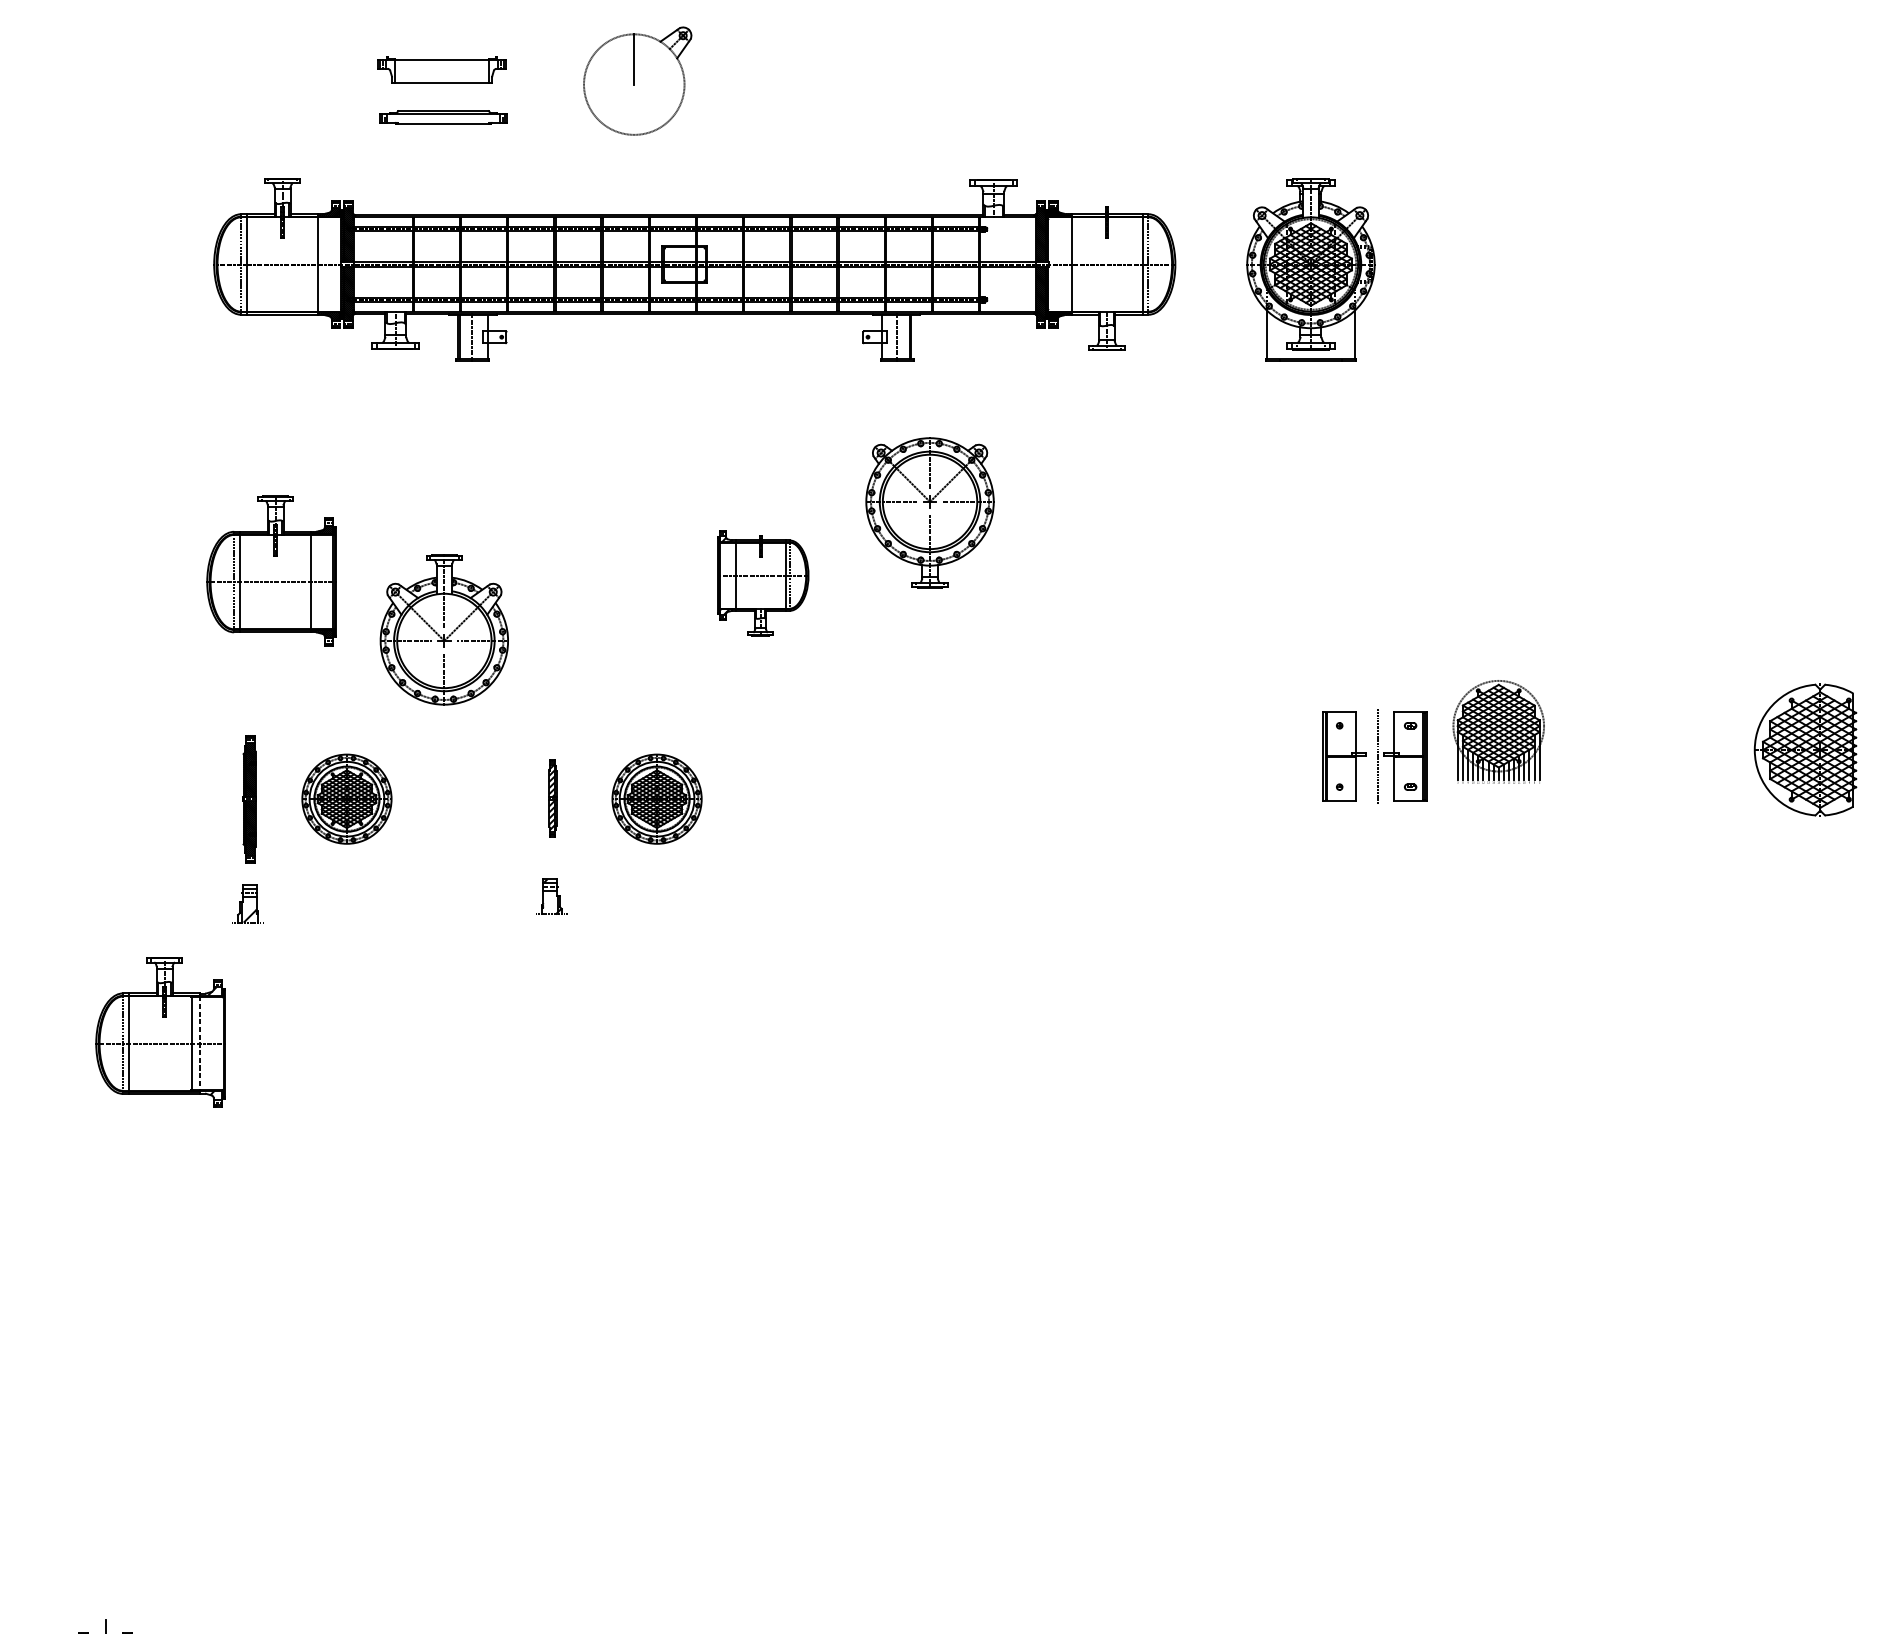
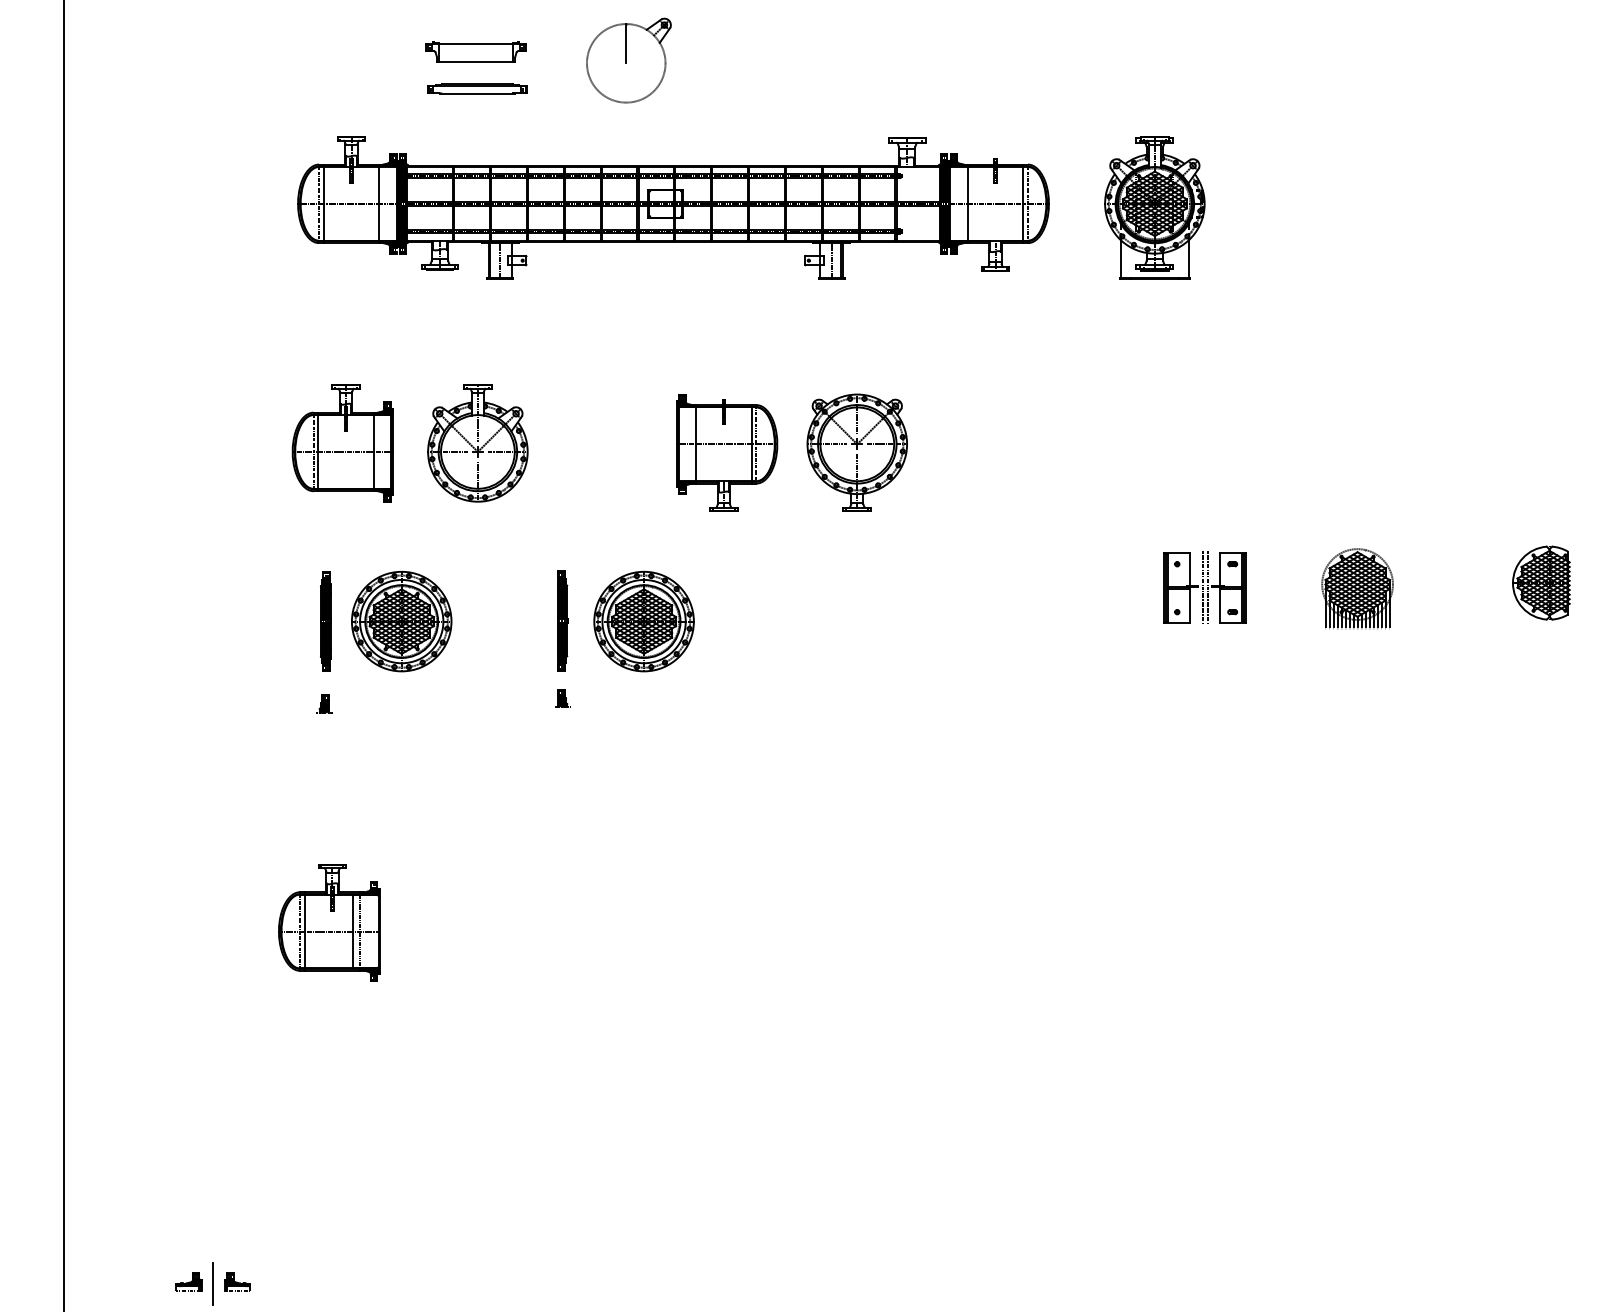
part: (929, 512) -> (856, 452), moved
part: (763, 582) -> (727, 452), size x1.43
part: (443, 630) -> (477, 443), moved
part: (1498, 731) -> (1357, 588), moved
part: (1805, 749) -> (1541, 582), size x0.71
line: (1371, 756) -> (1202, 588), added
part: (552, 797) -> (562, 620), size x1.67
part: (346, 799) -> (401, 621), size x1.43
part: (656, 799) -> (643, 621), size x1.43
part: (552, 897) -> (562, 698), size x0.62
part: (248, 904) -> (324, 703), size x0.62
part: (160, 1032) -> (329, 922), moved

